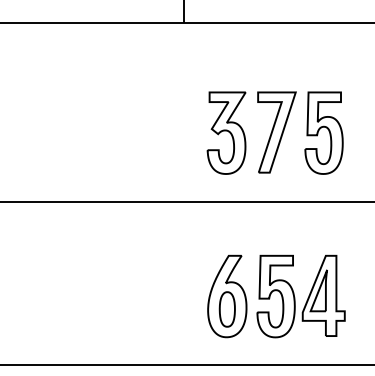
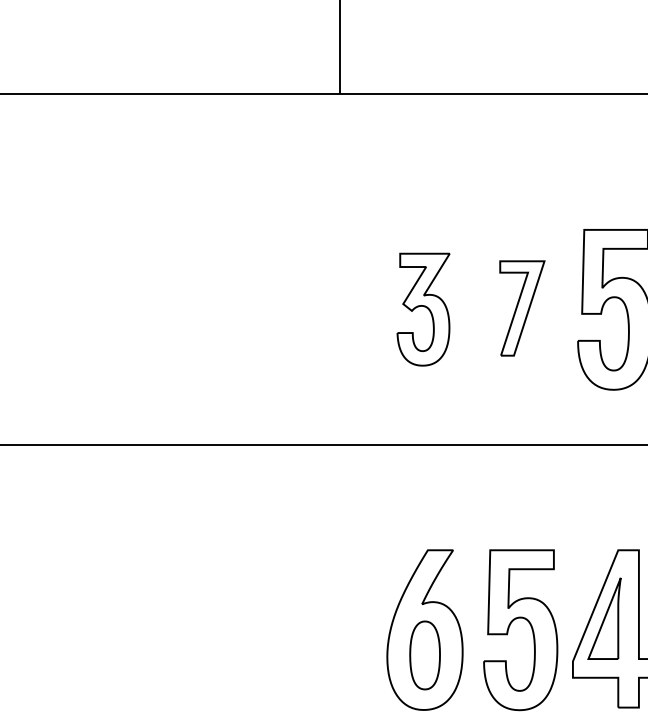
part: (226, 132) -> (423, 308), size x0.7
part: (276, 132) -> (521, 308), size x0.6

